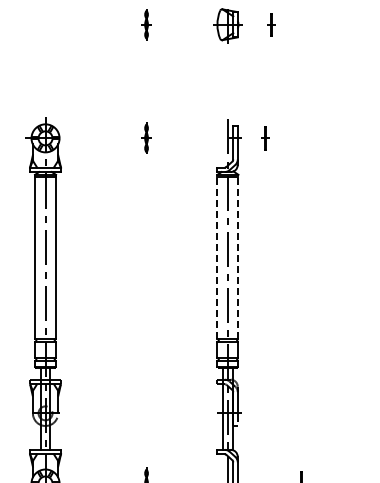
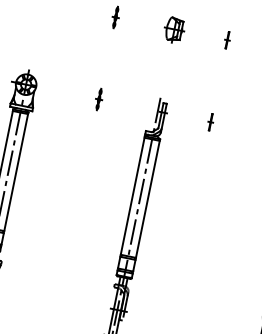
part: (271, 24) -> (227, 40), moved
part: (265, 138) -> (210, 122), moved
line: (217, 256) -> (132, 195), dashed -> solid
line: (238, 256) -> (148, 198), dashed -> solid

